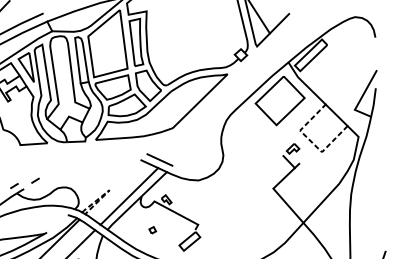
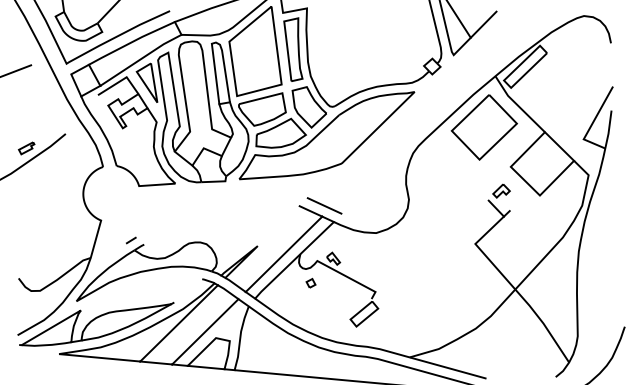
line: (311, 140) -> (525, 180), dashed -> solid
line: (35, 180) -> (159, 233), removed
line: (109, 190) -> (257, 246), dashed -> solid
part: (152, 229) -> (310, 282), moved

